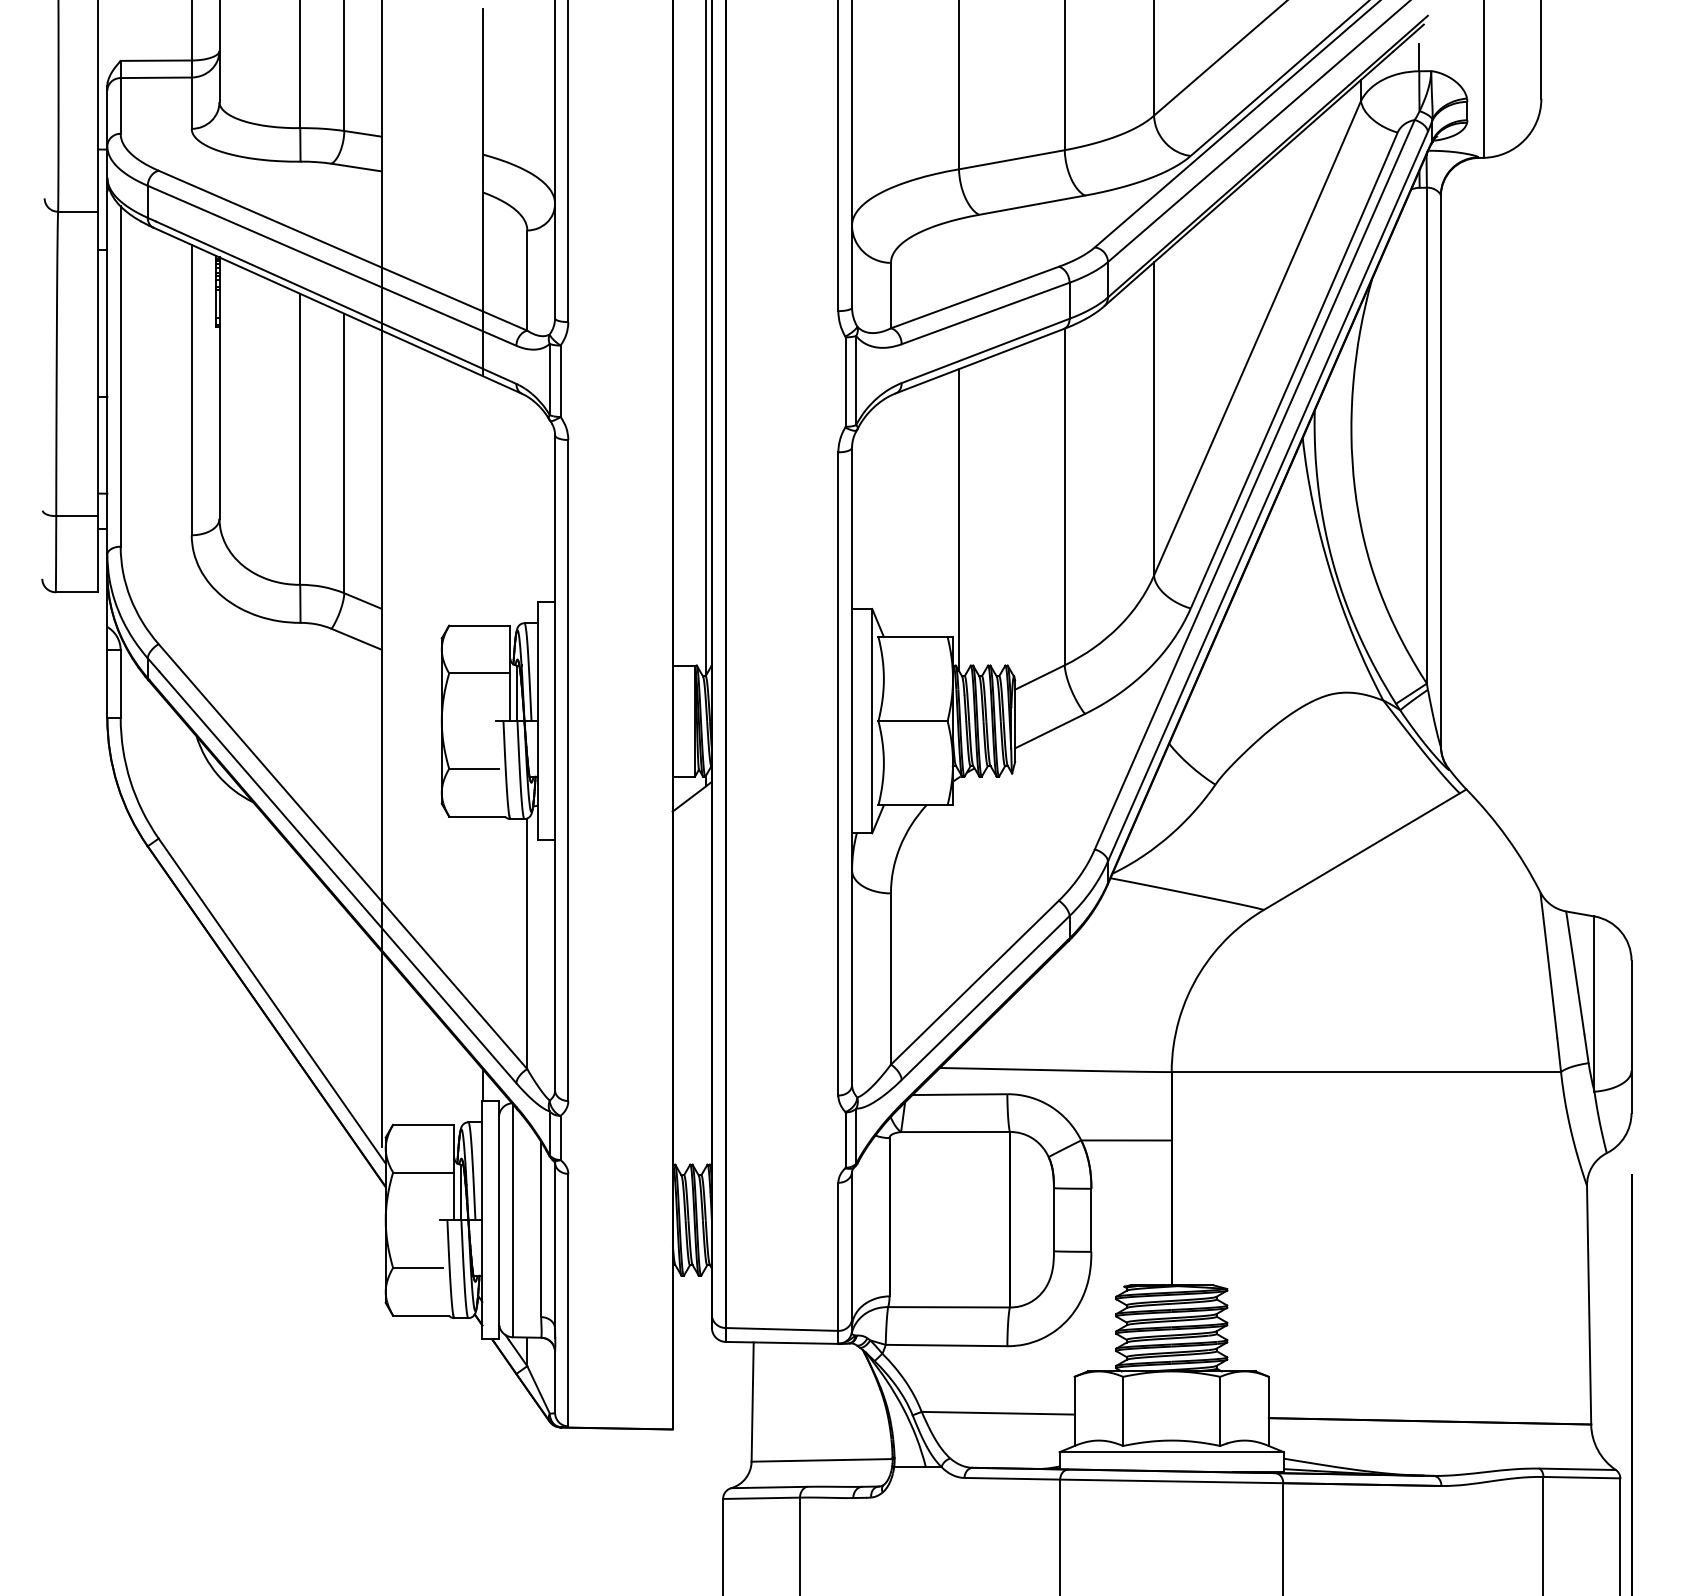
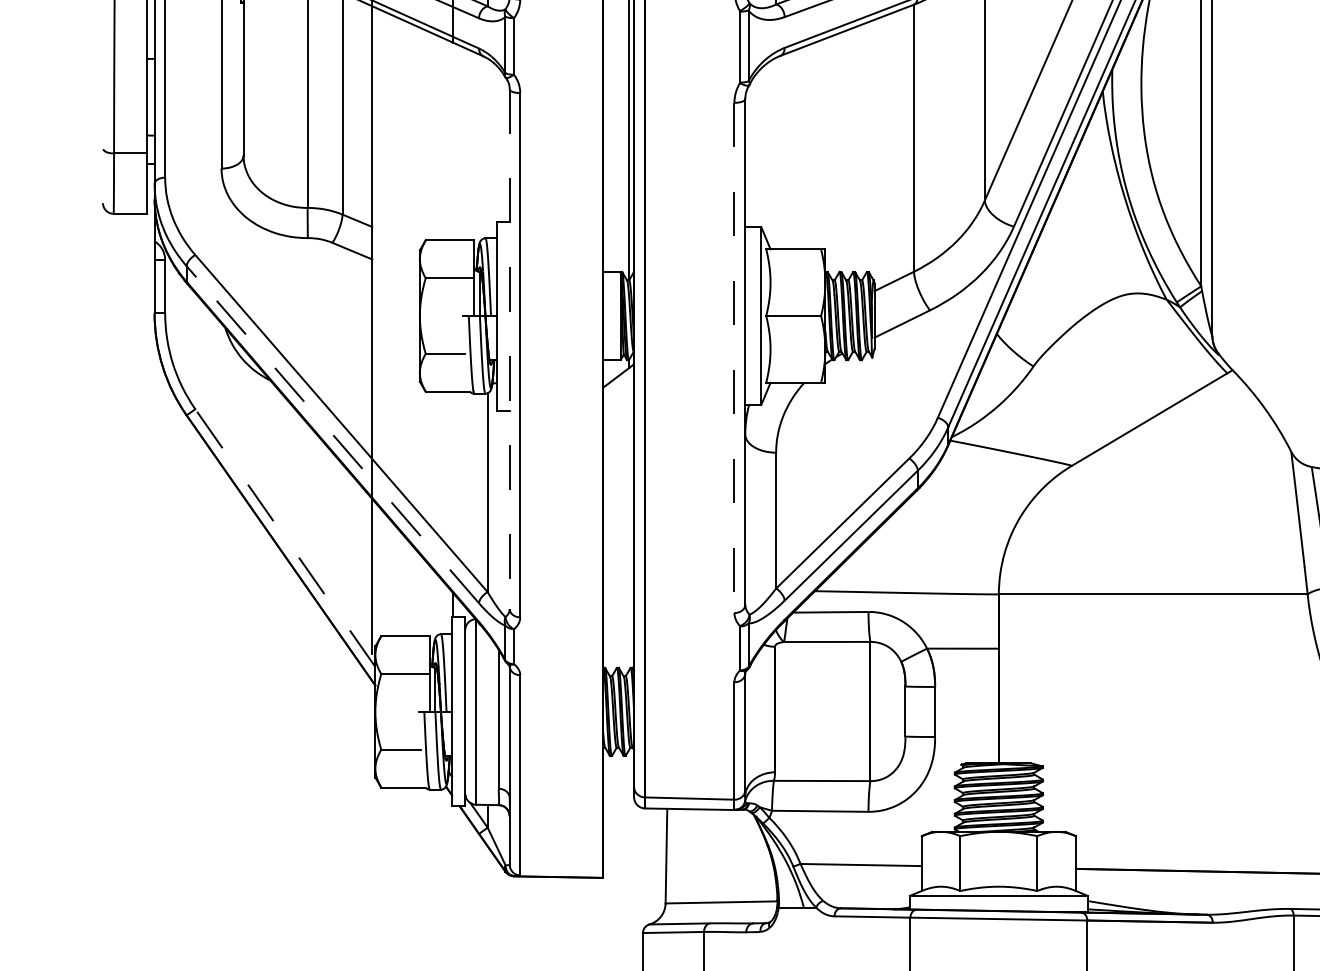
line: (959, 520) -> (830, 156), removed
line: (555, 762) -> (510, 348), solid -> dashed
line: (838, 773) -> (734, 357), solid -> dashed
line: (337, 877) -> (337, 440), solid -> dashed
line: (271, 1000) -> (284, 537), solid -> dashed

